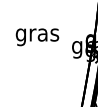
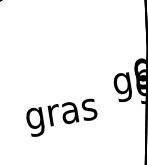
text: (37, 37) -> (62, 118), moved

